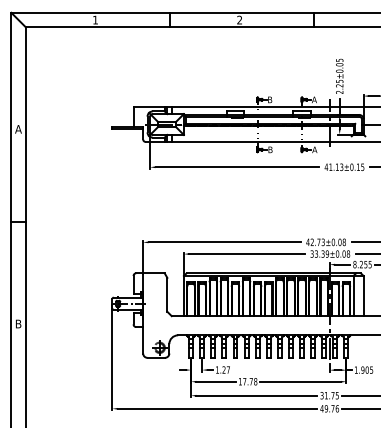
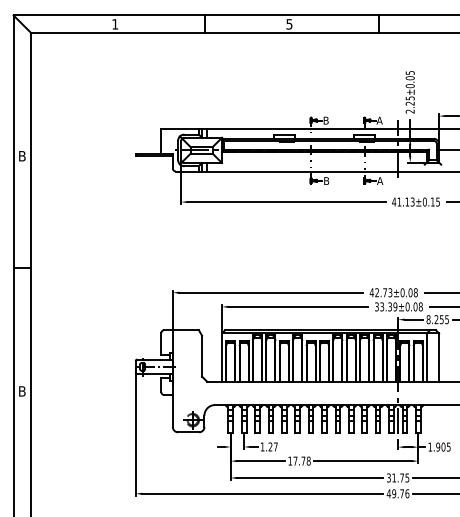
text: (239, 20) -> (289, 24), 2 -> 5
text: (18, 129) -> (22, 156), A -> B

